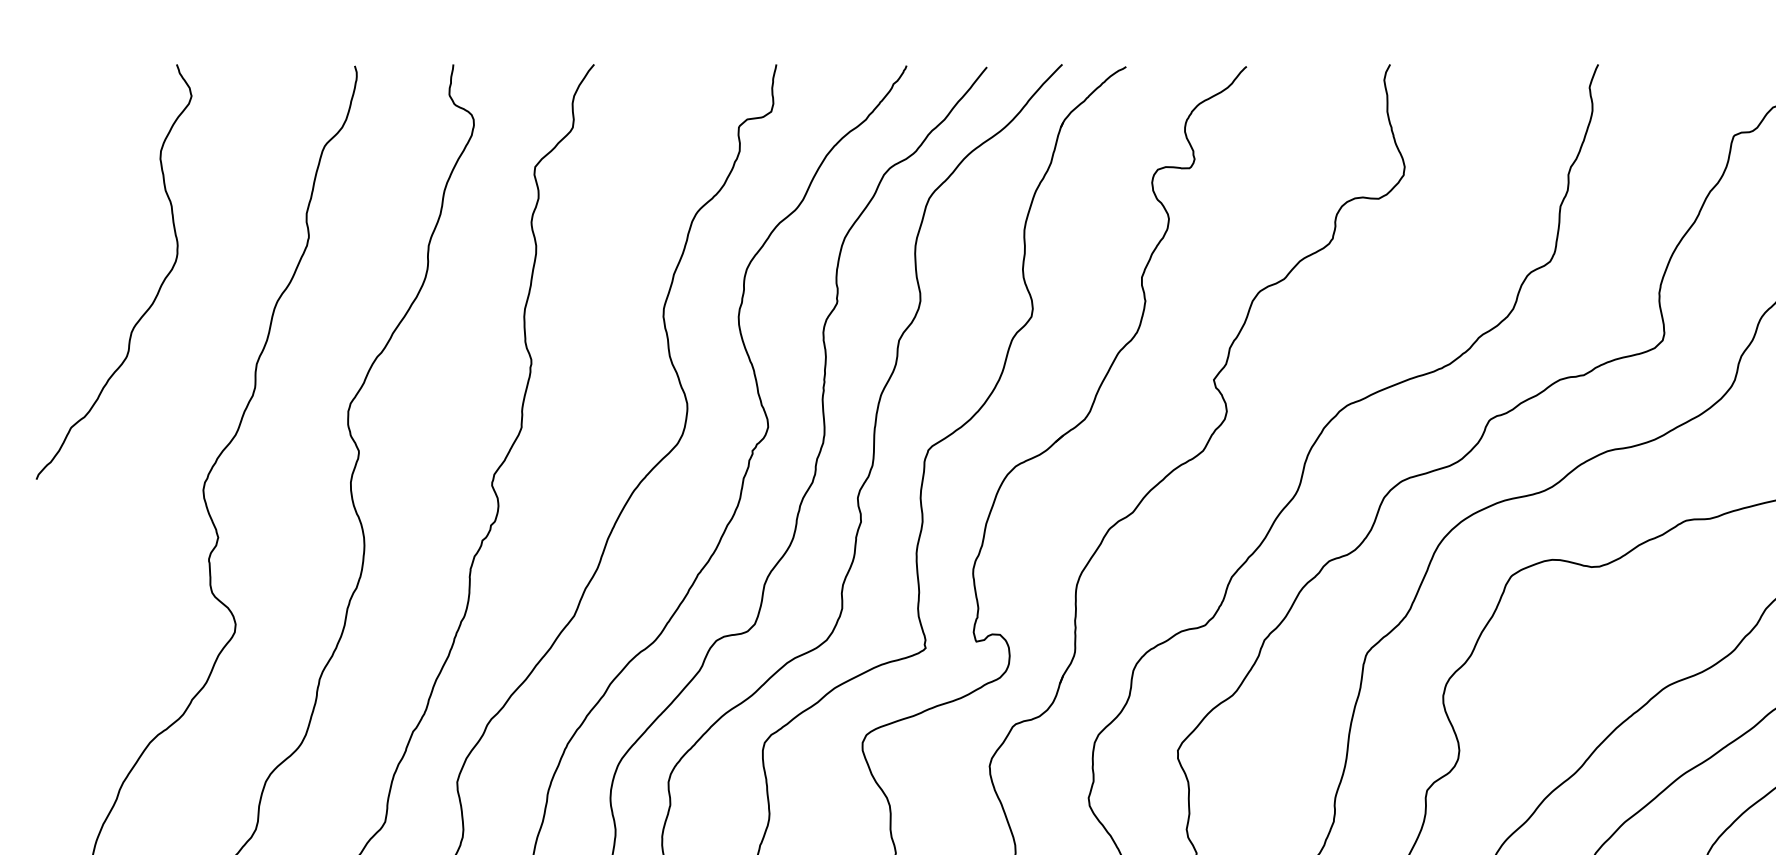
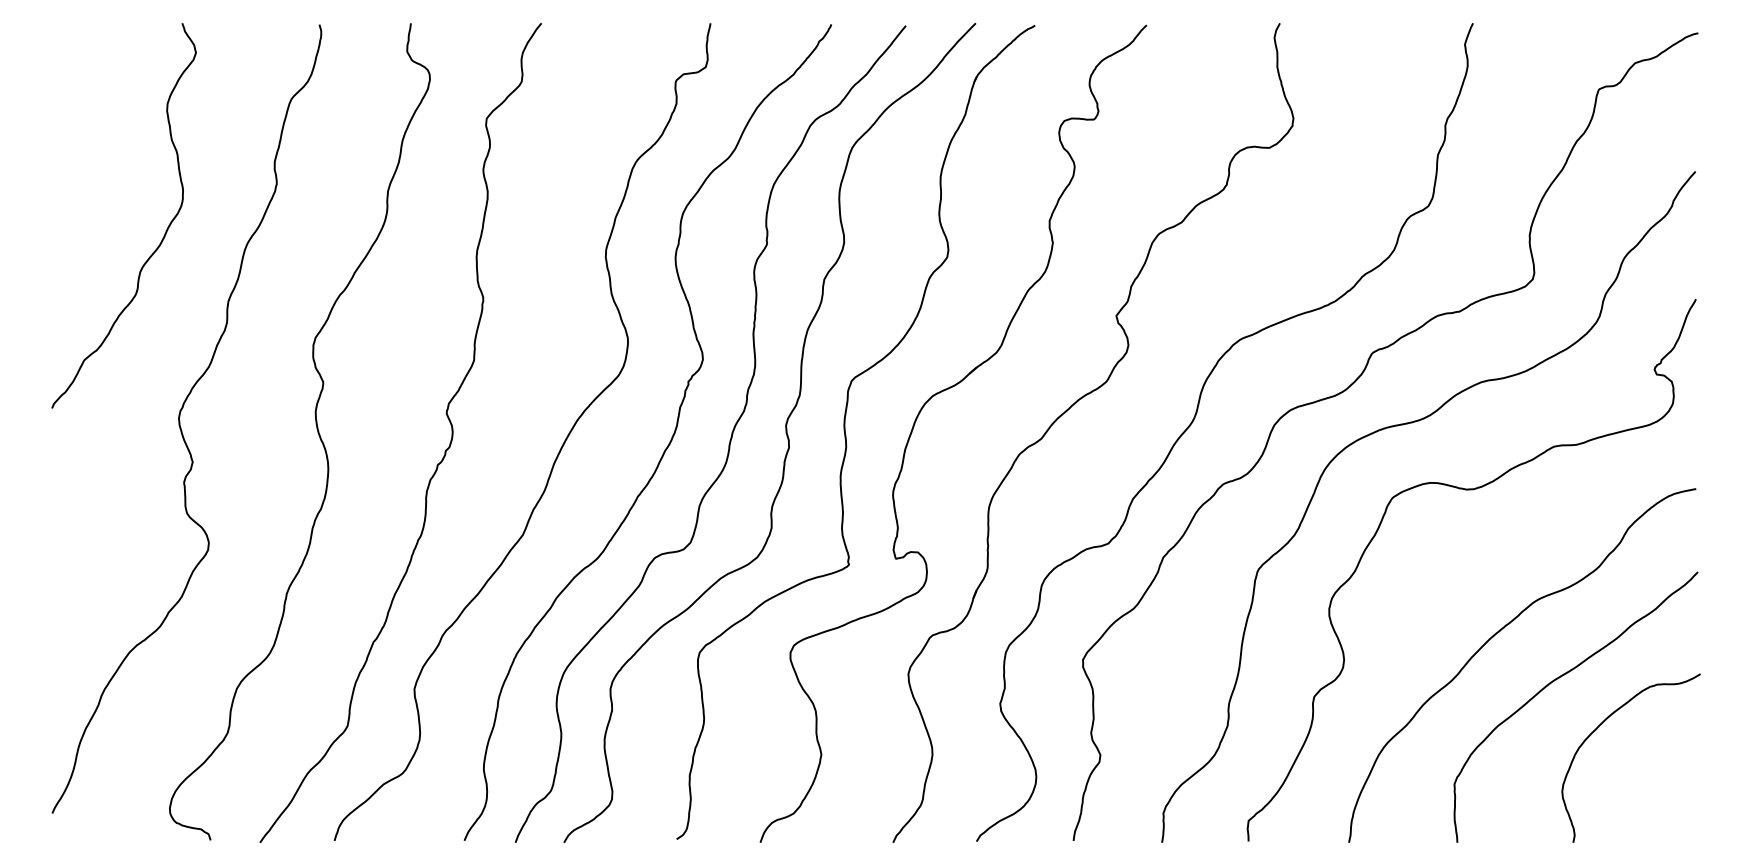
curve: (156, 293) -> (163, 235), moved

